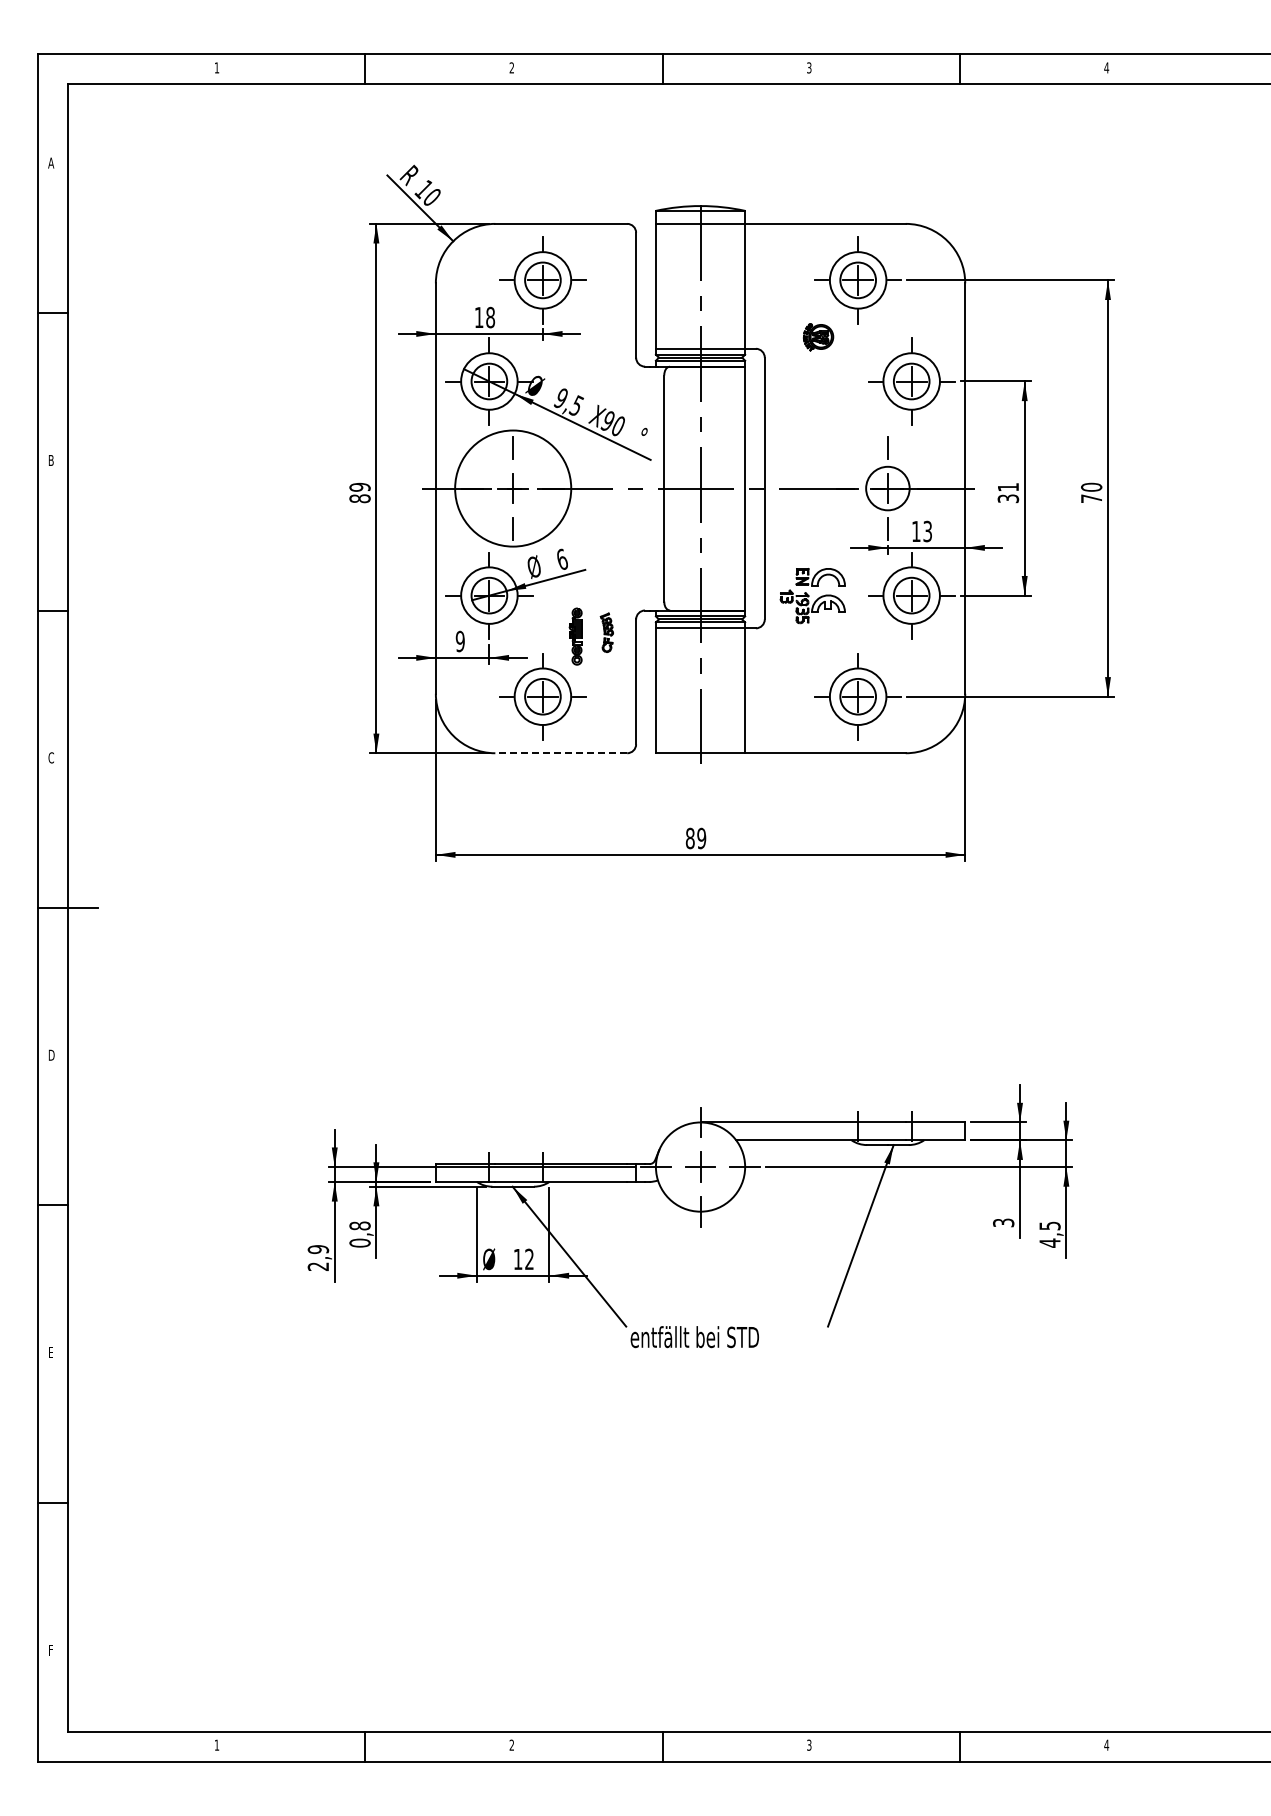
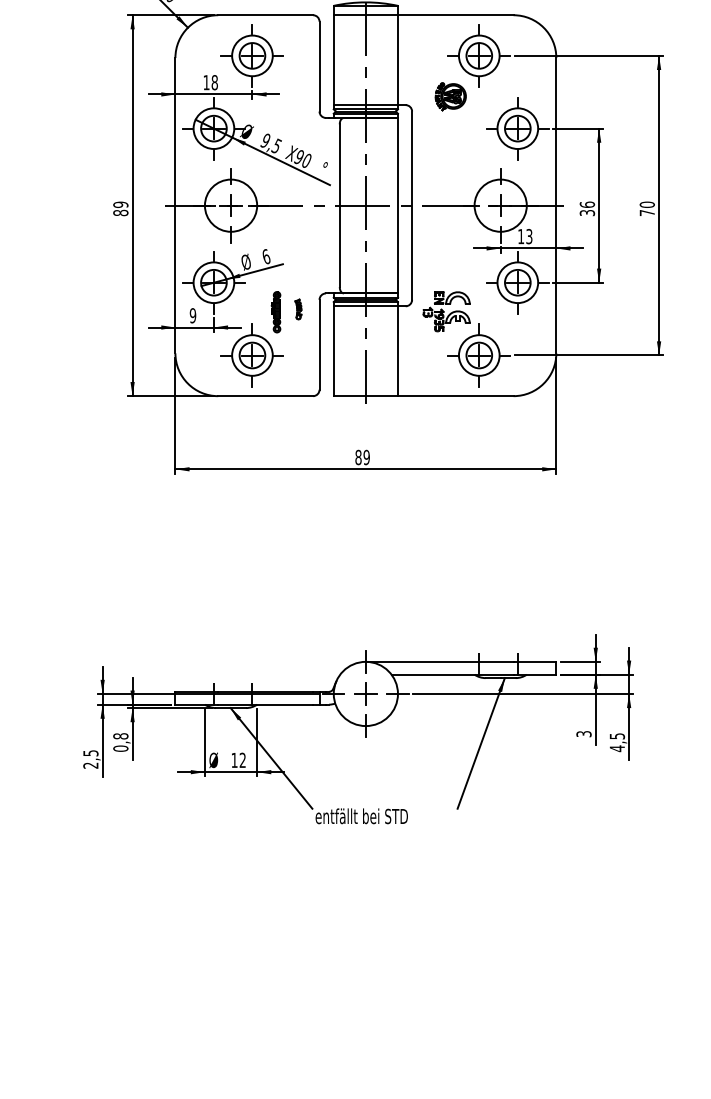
part: (818, 337) -> (450, 96), size x1.43
text: (1008, 486) -> (587, 204), 31 -> 36
circle: (512, 488) -> (230, 205), size x0.62
circle: (887, 488) -> (500, 205), size x1.67
part: (812, 596) -> (446, 312), moved
part: (606, 632) -> (298, 309), size x0.71
line: (561, 753) -> (265, 396), dashed -> solid
text: (317, 1249) -> (90, 753), 2,9 -> 2,5

